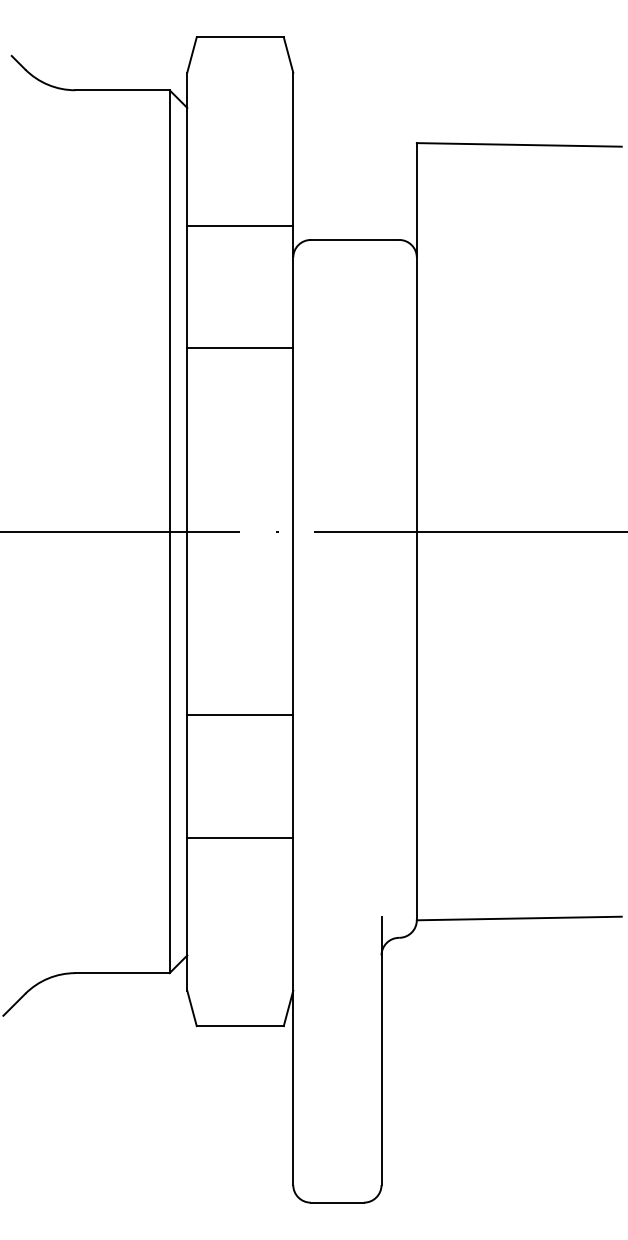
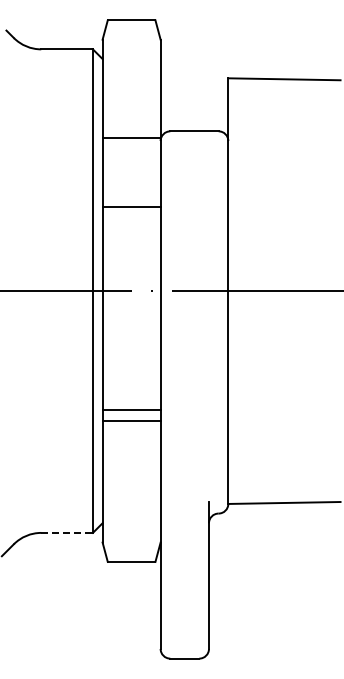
line: (240, 225) -> (131, 137), moved
line: (240, 347) -> (131, 206), moved
line: (240, 714) -> (131, 409), moved
line: (240, 837) -> (131, 420), moved
line: (123, 972) -> (67, 532), solid -> dashed

